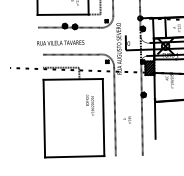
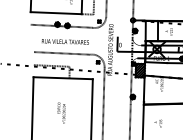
text: (60, 42) -> (65, 41), moved
text: (90, 104) -> (61, 112), moved
text: (126, 119) -> (157, 122), moved

